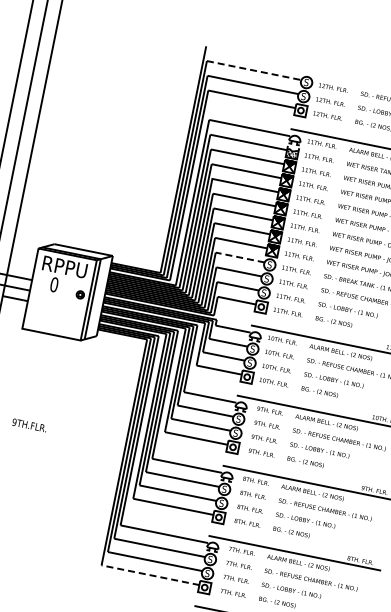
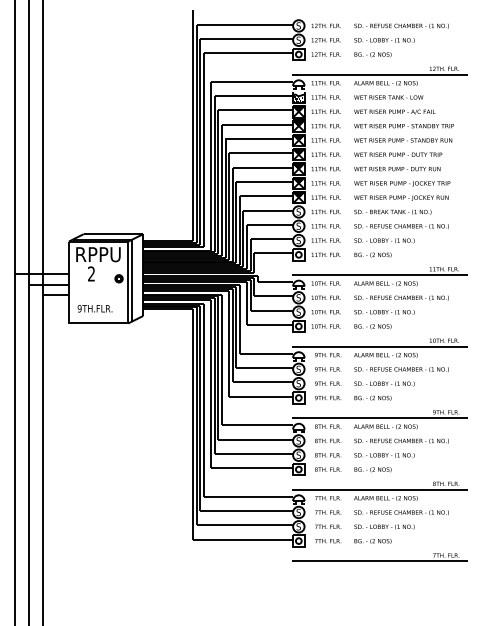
line: (254, 70) -> (245, 24), dashed -> solid
line: (240, 257) -> (268, 210), dashed -> solid
text: (54, 284) -> (91, 273), 0 -> 2
text: (29, 425) -> (94, 308), moved
line: (150, 575) -> (243, 539), dashed -> solid

